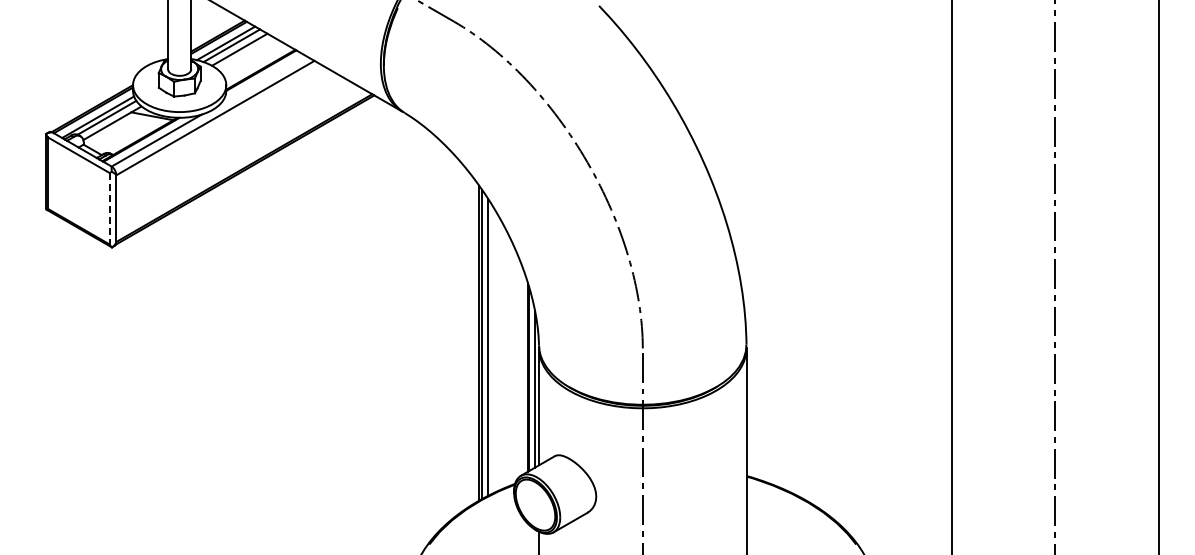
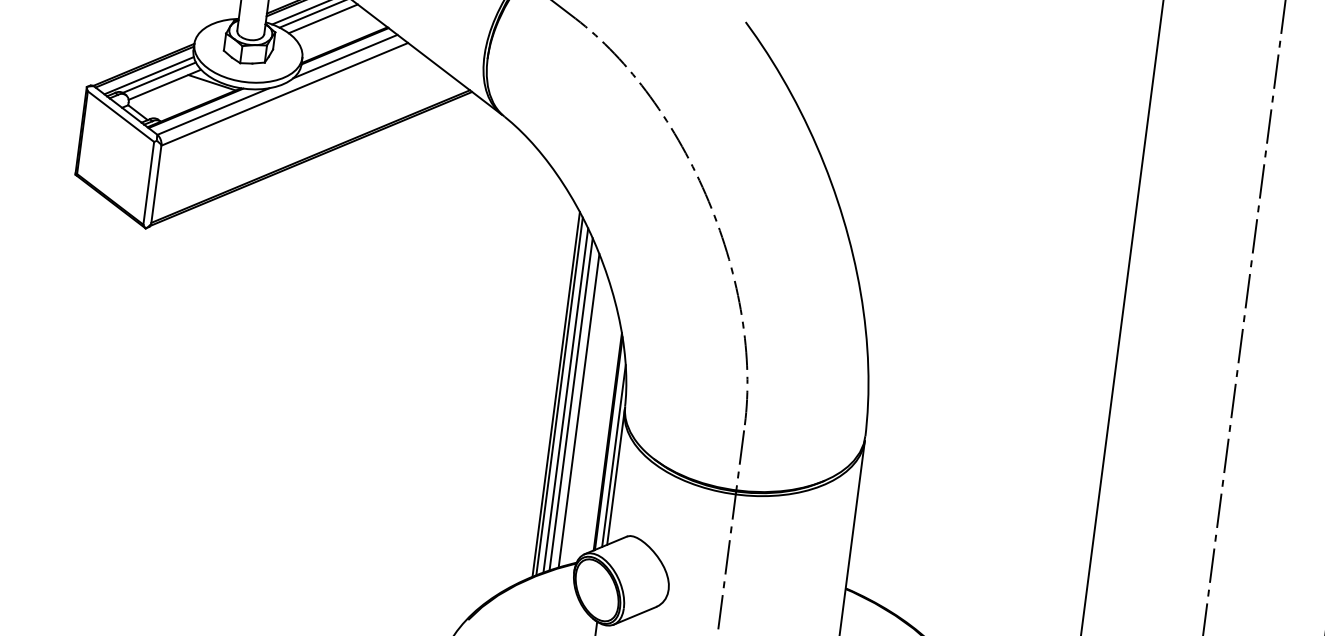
line: (262, 79) -> (345, 56), added
line: (109, 208) -> (148, 183), dashed -> solid
line: (492, 349) -> (570, 403), added
line: (500, 354) -> (579, 410), added

